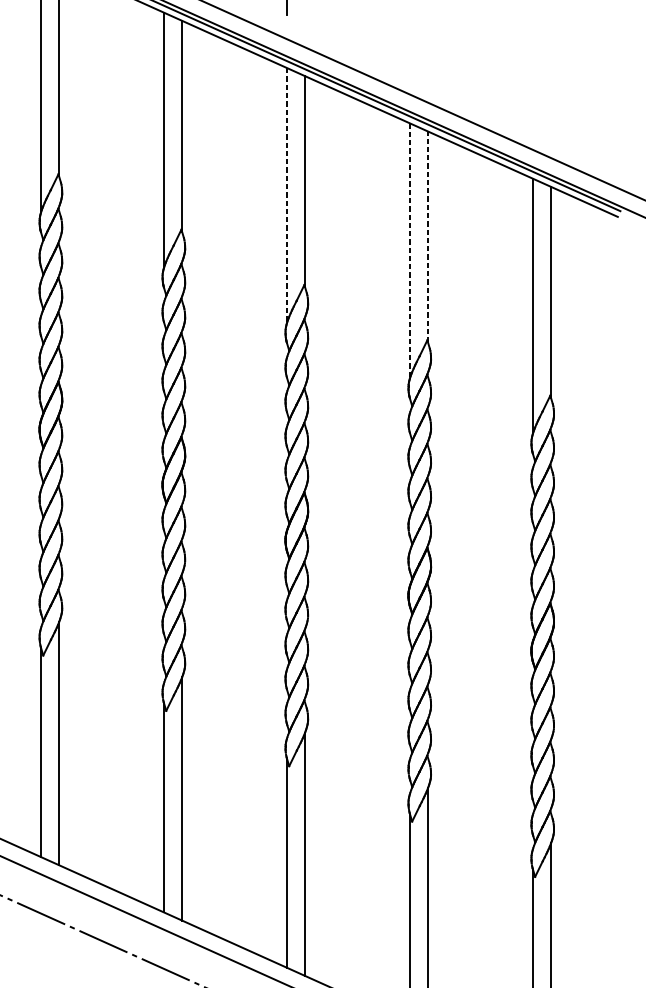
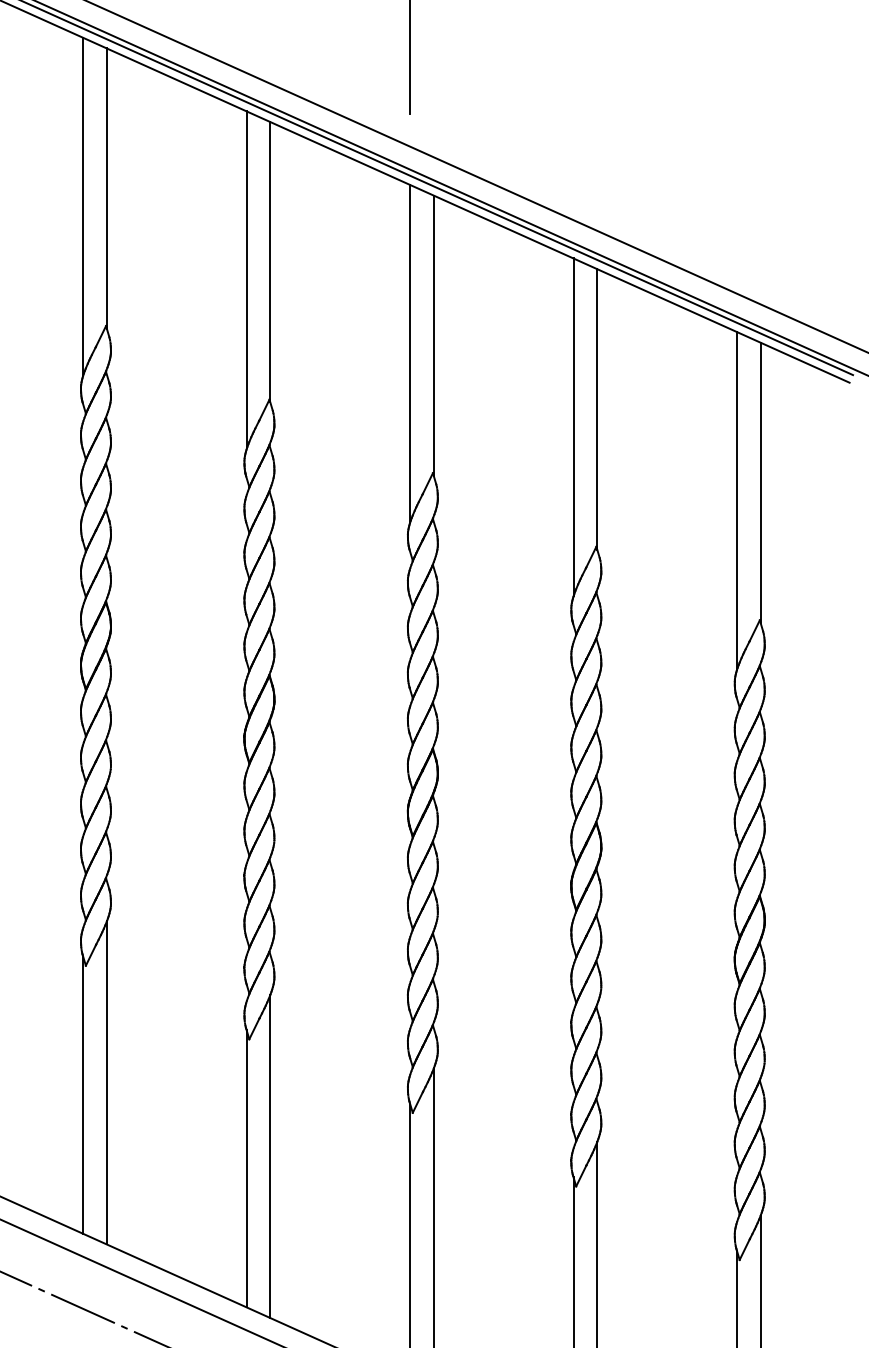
line: (287, 194) -> (410, 353), dashed -> solid
line: (428, 236) -> (597, 408), dashed -> solid
line: (410, 249) -> (573, 426), dashed -> solid

